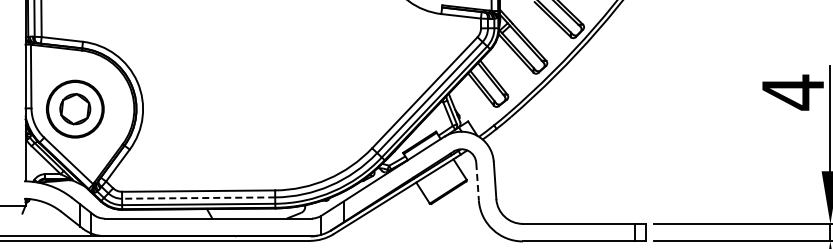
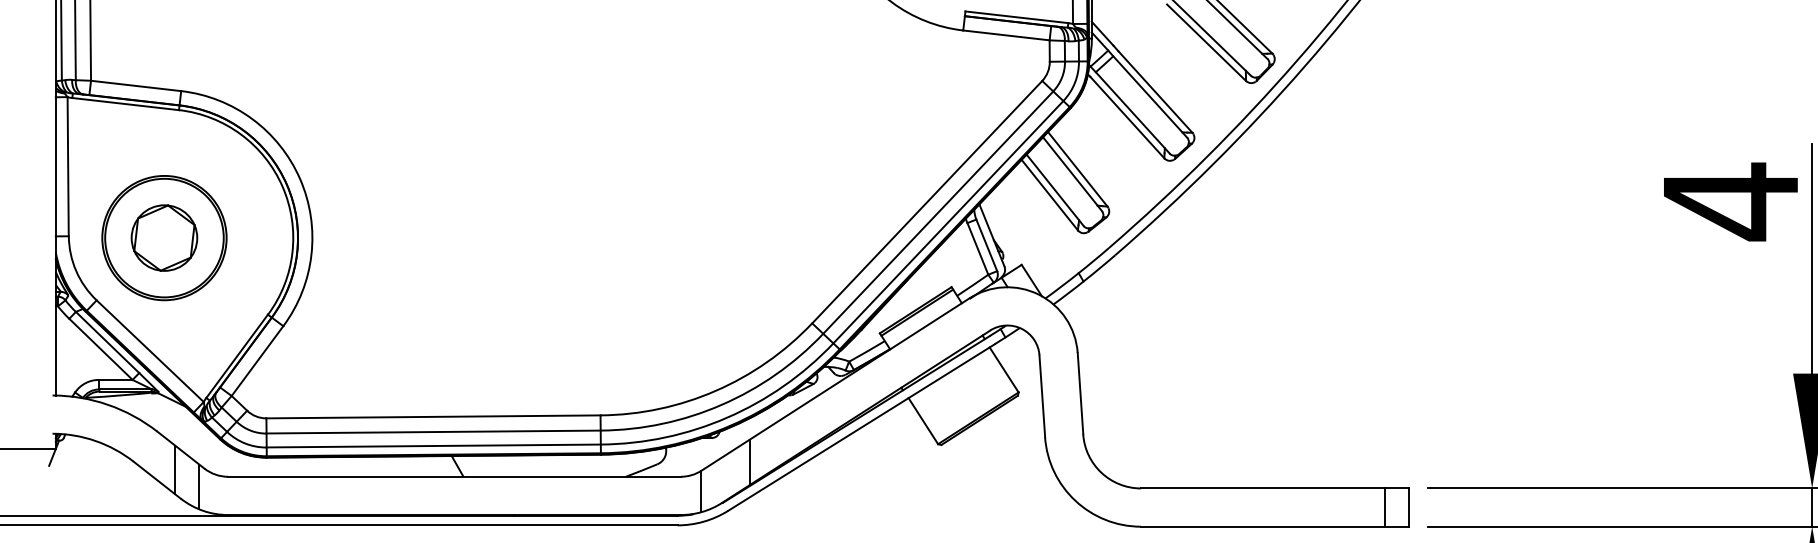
line: (477, 181) -> (1042, 395), dashed -> solid
line: (198, 198) -> (433, 432), dashed -> solid

